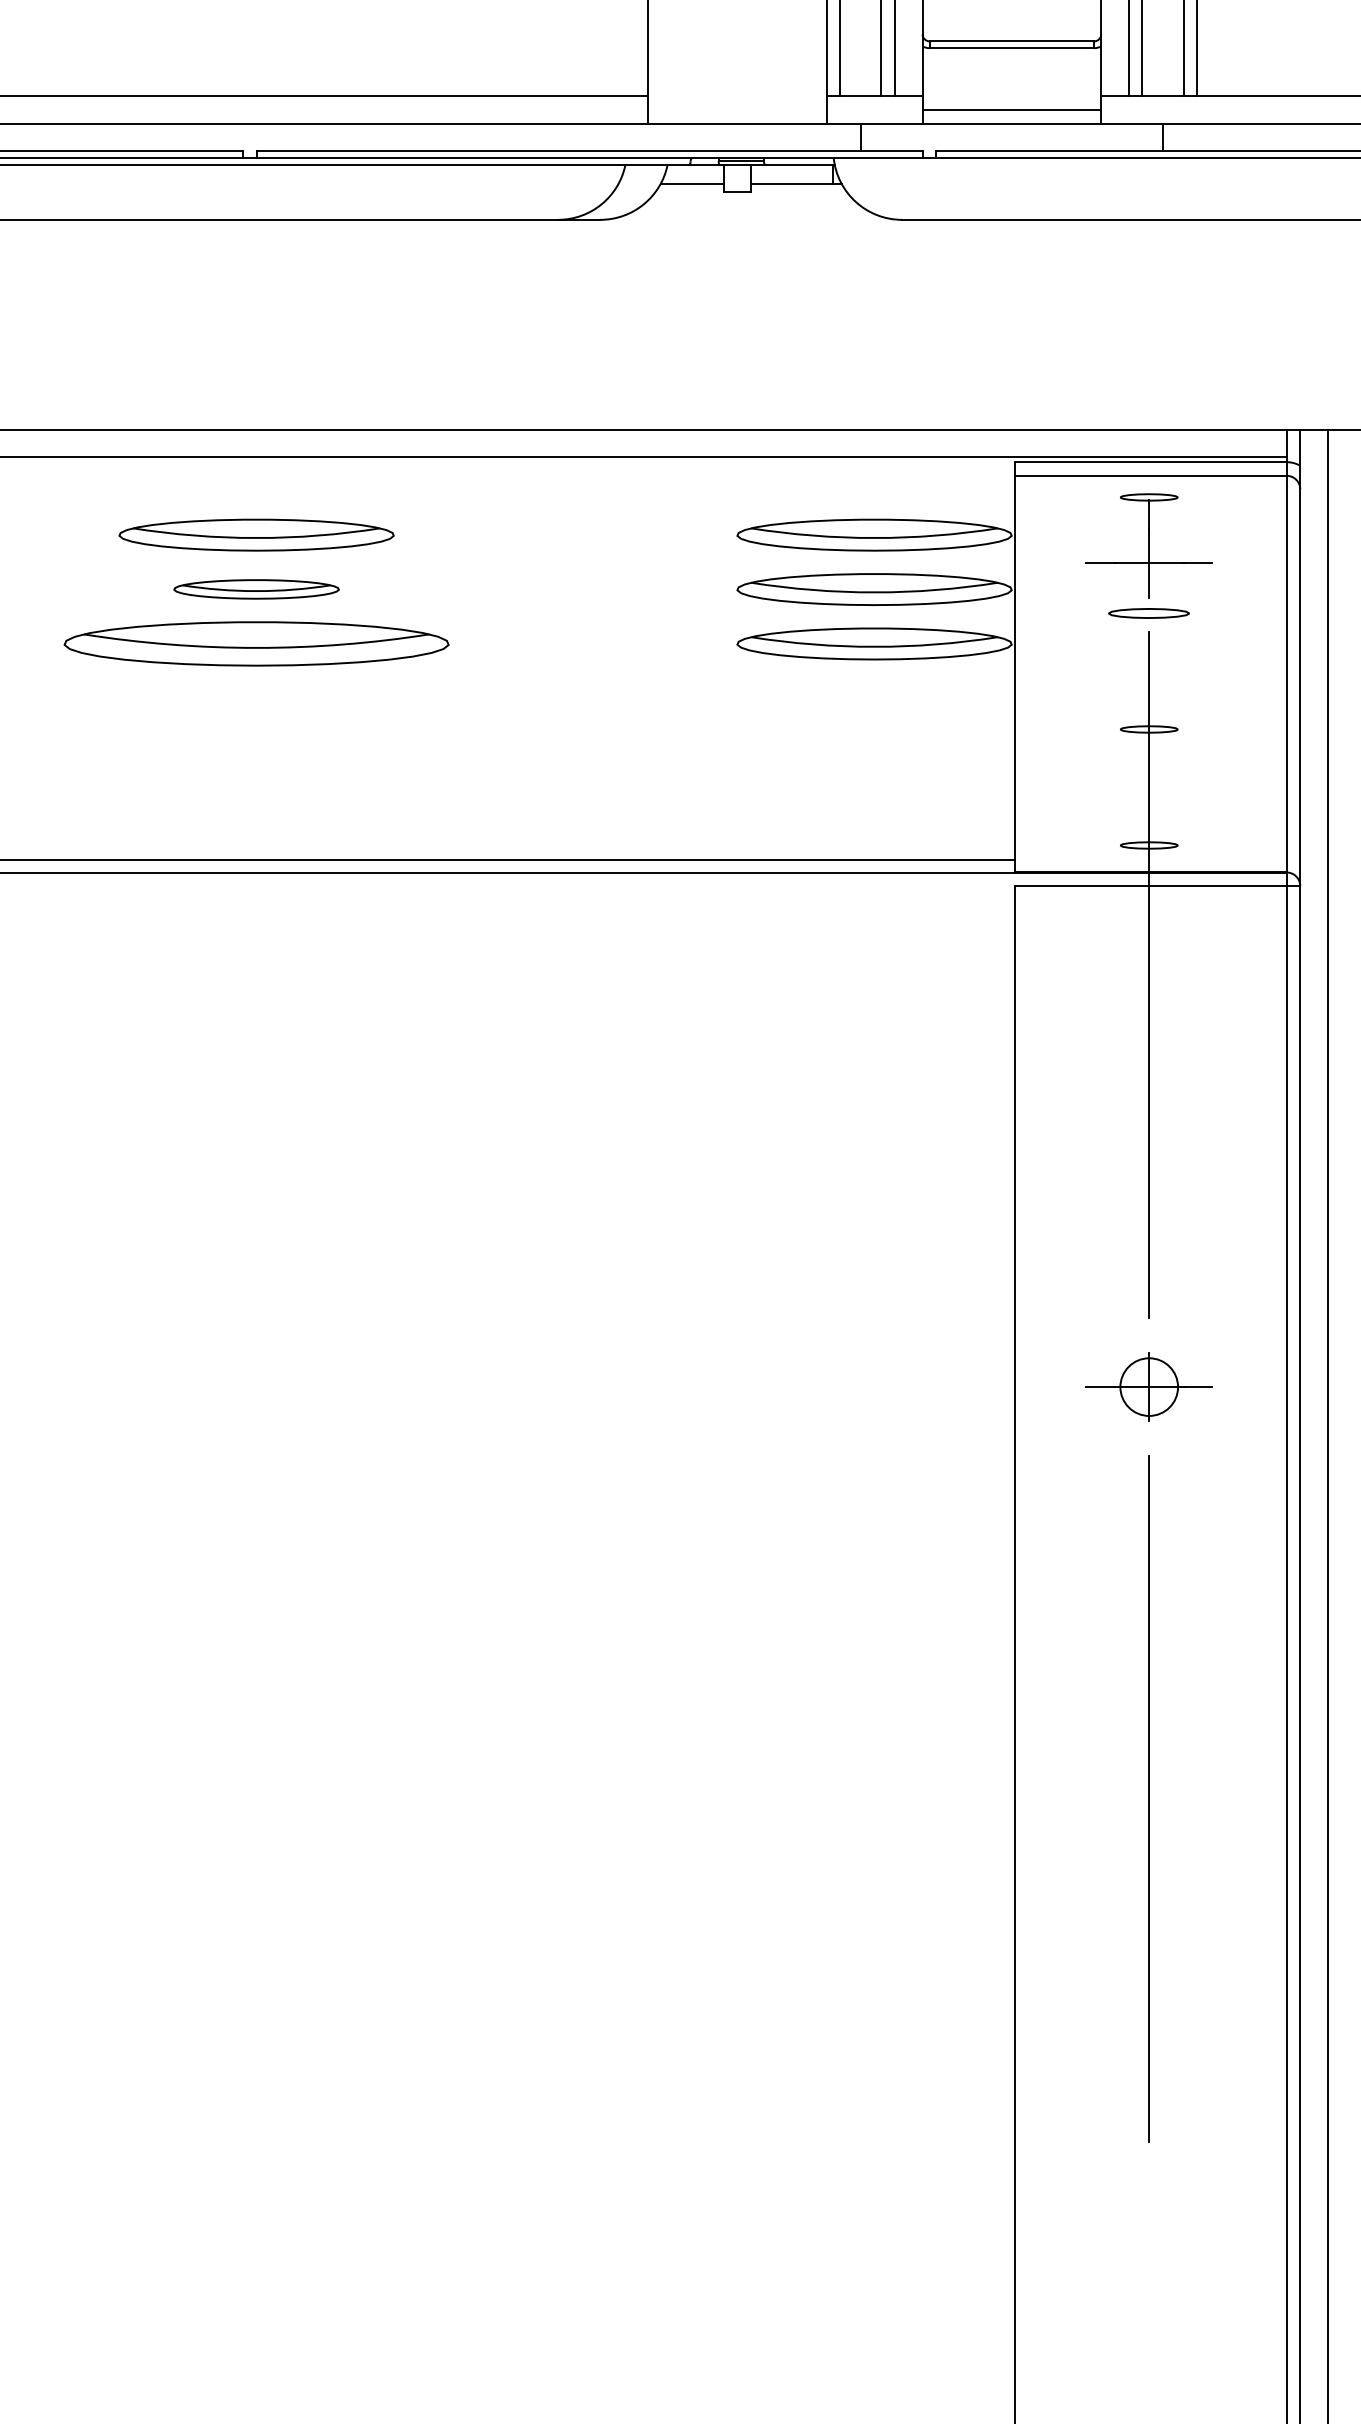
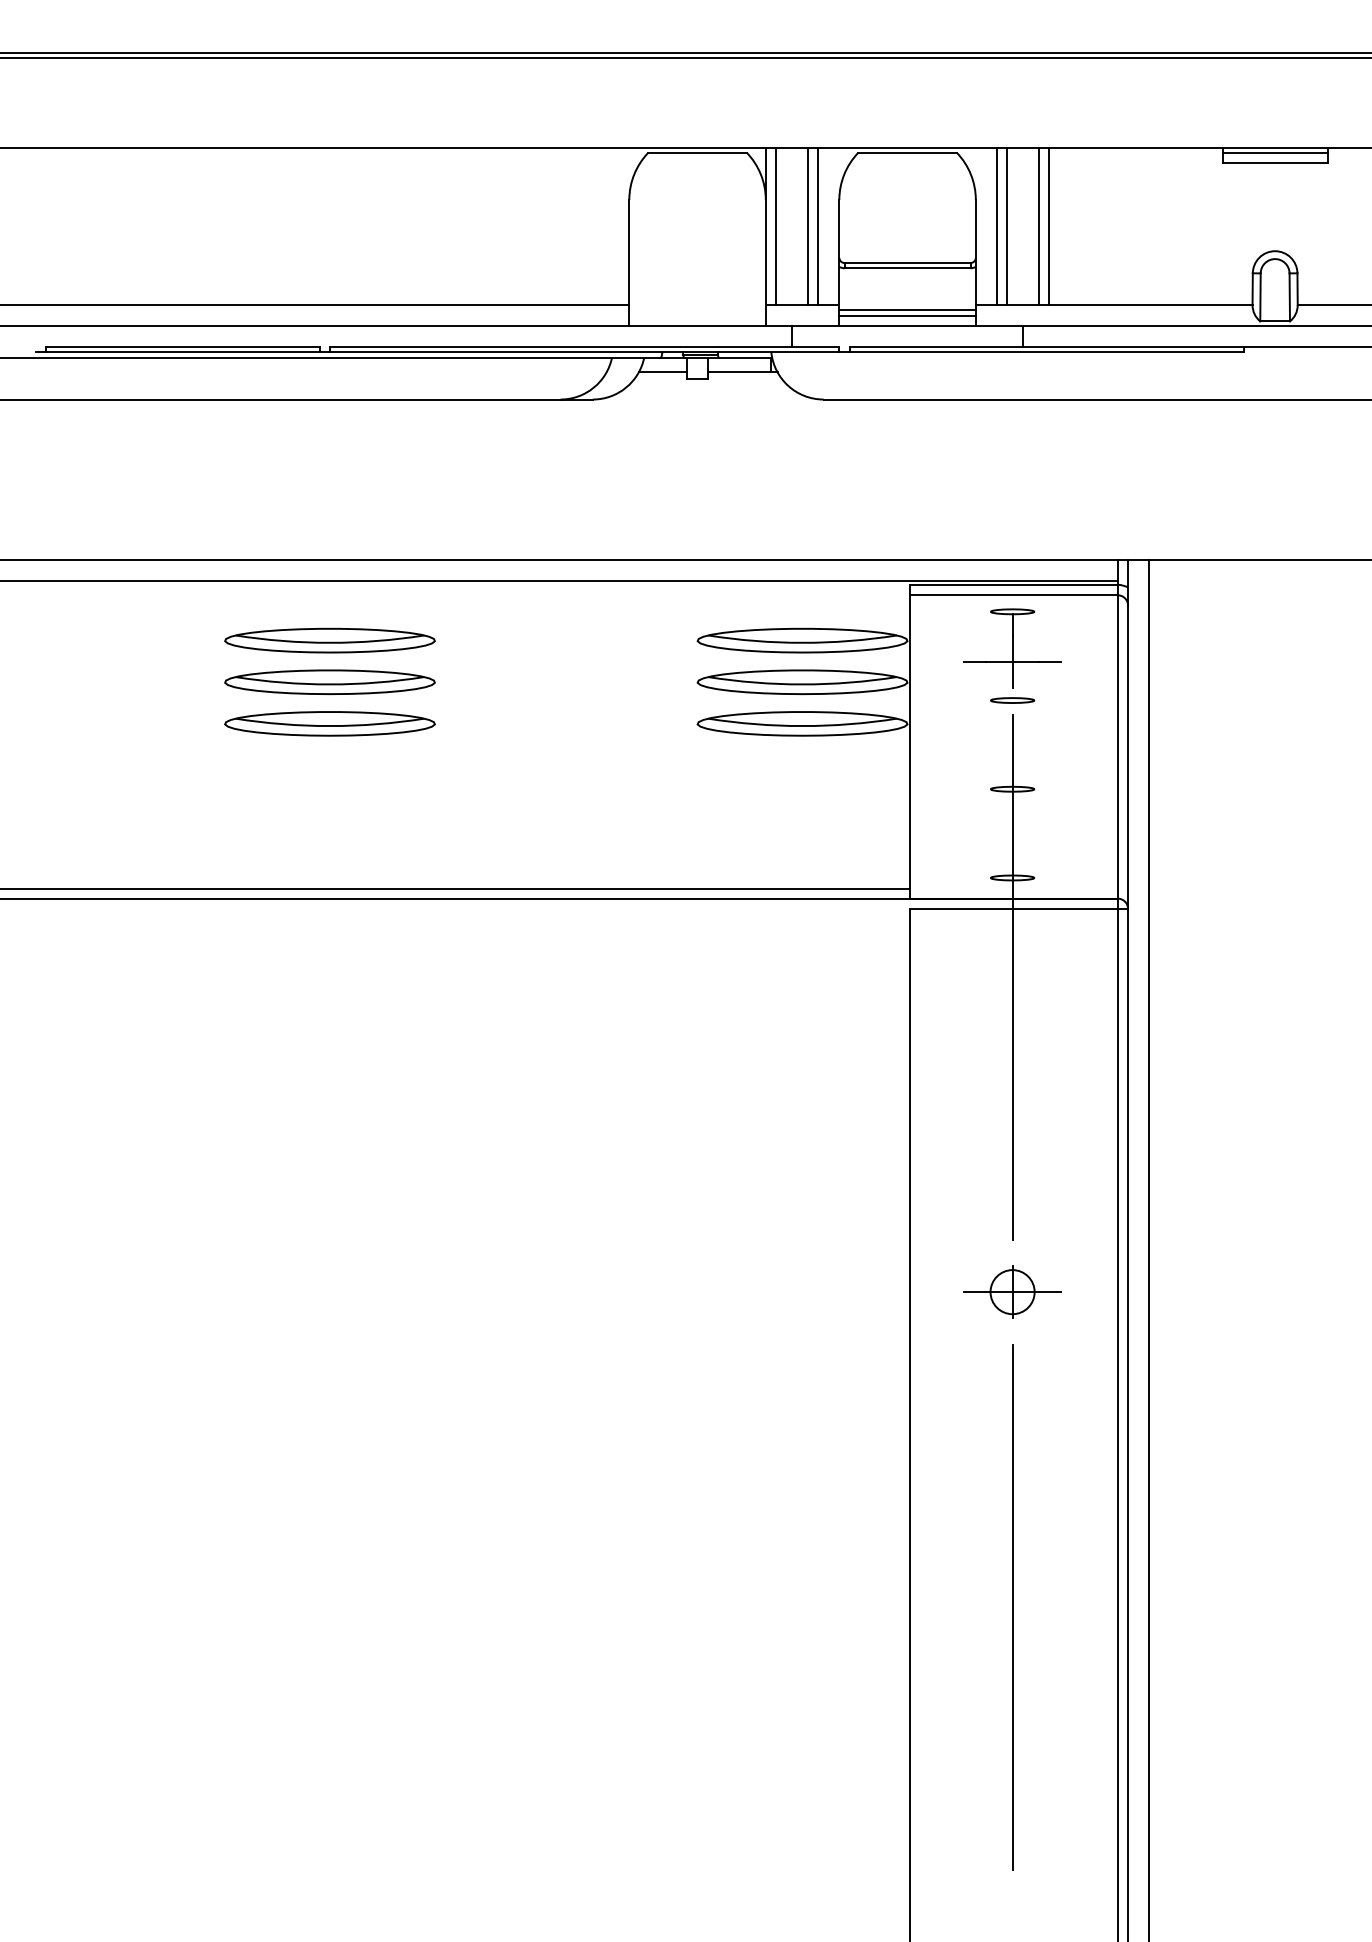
line: (1011, 103) -> (907, 310), added
part: (255, 588) -> (329, 681), size x1.67
part: (1149, 613) -> (1012, 700), size x0.71
part: (255, 643) -> (329, 723), size x0.71

